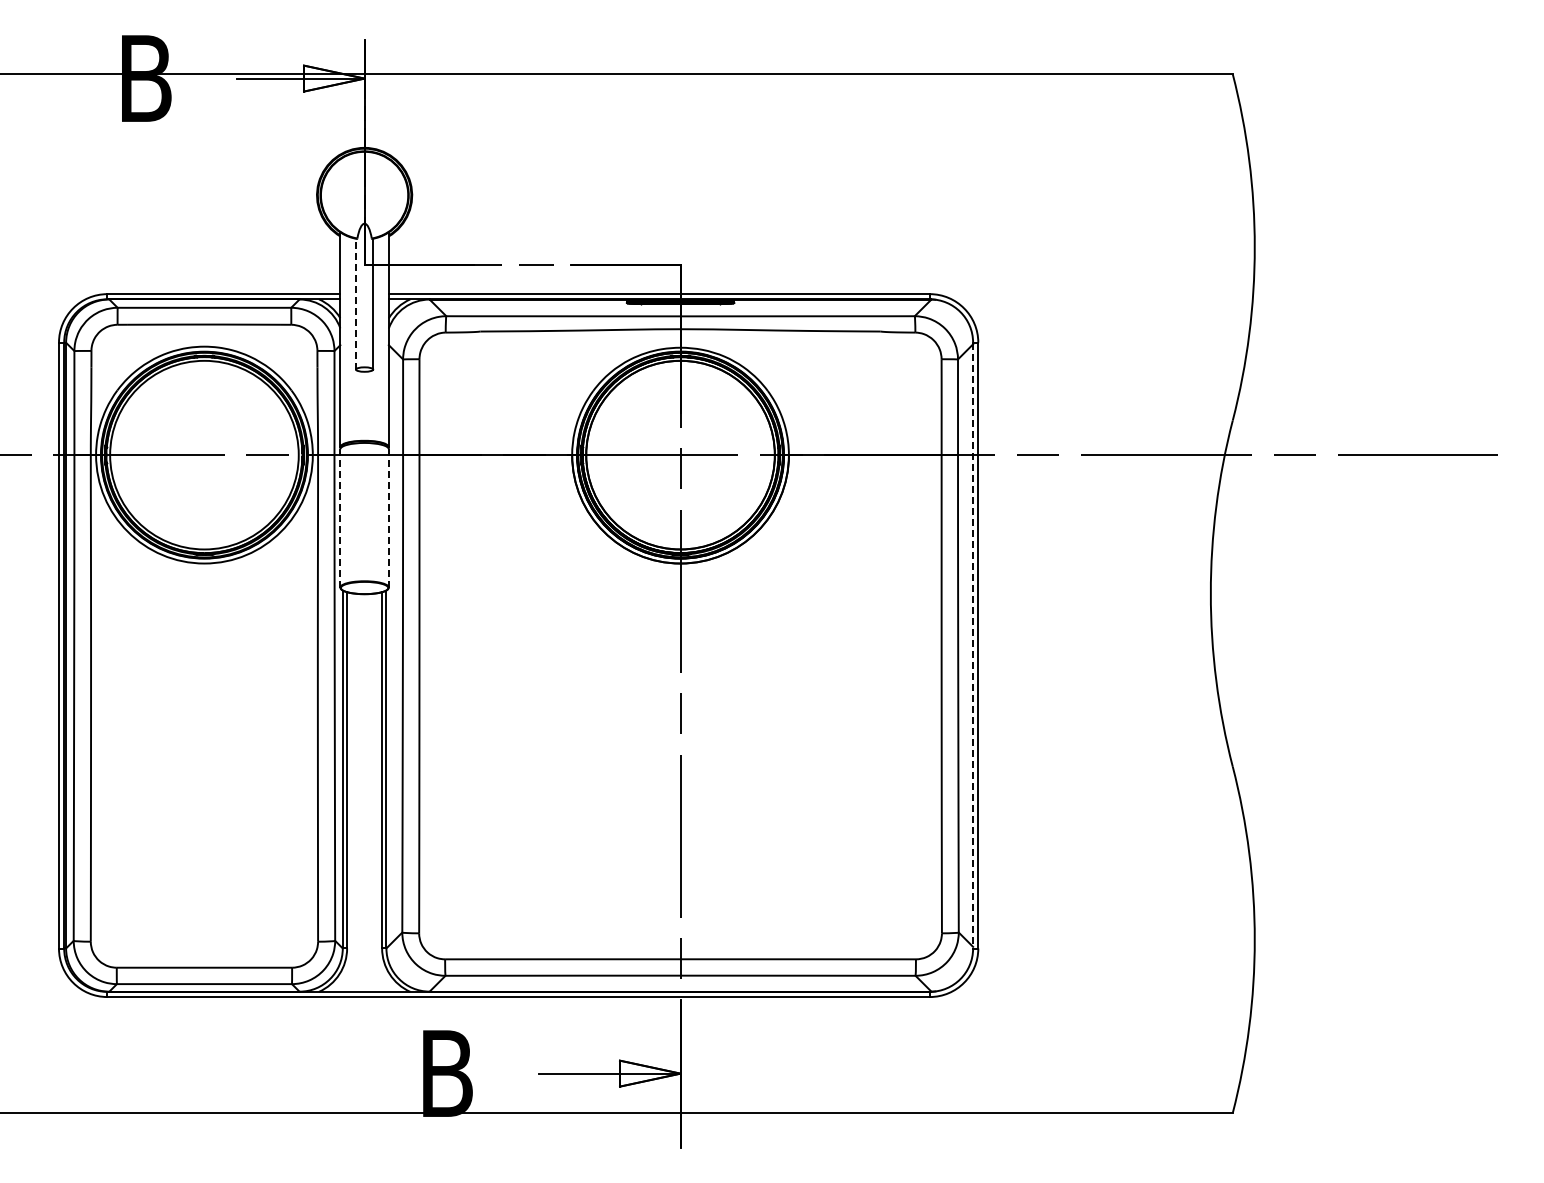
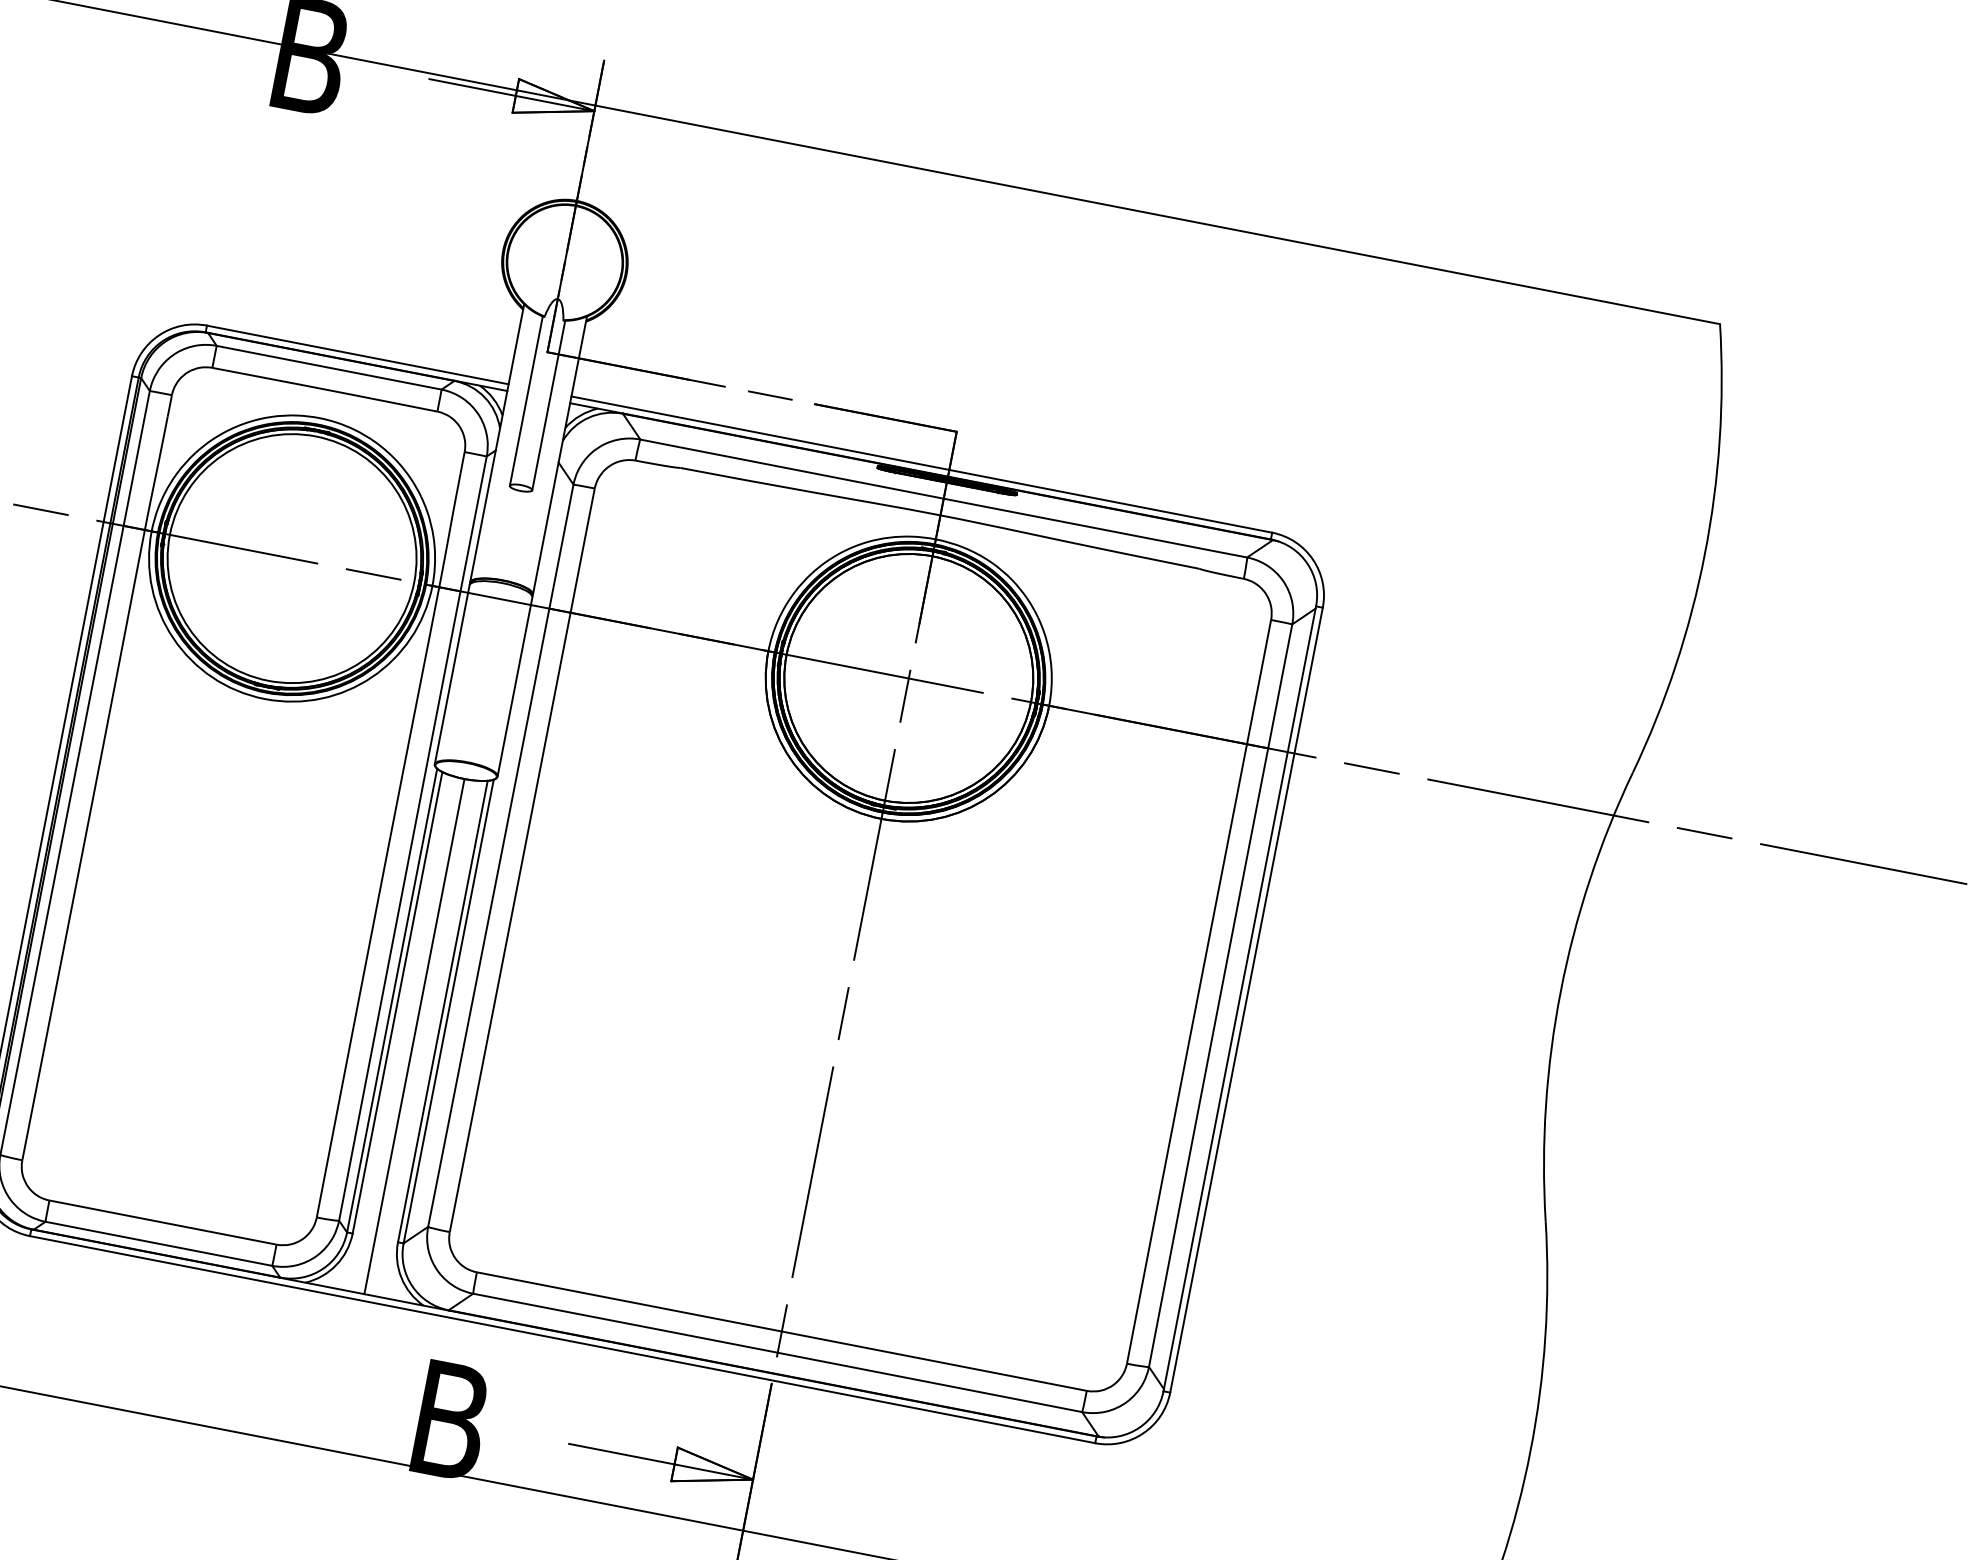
line: (355, 303) -> (525, 400), dashed -> solid
line: (340, 518) -> (452, 674), dashed -> solid
line: (388, 518) -> (514, 687), dashed -> solid
line: (973, 645) -> (1240, 998), dashed -> solid
line: (364, 792) -> (414, 1035), added

